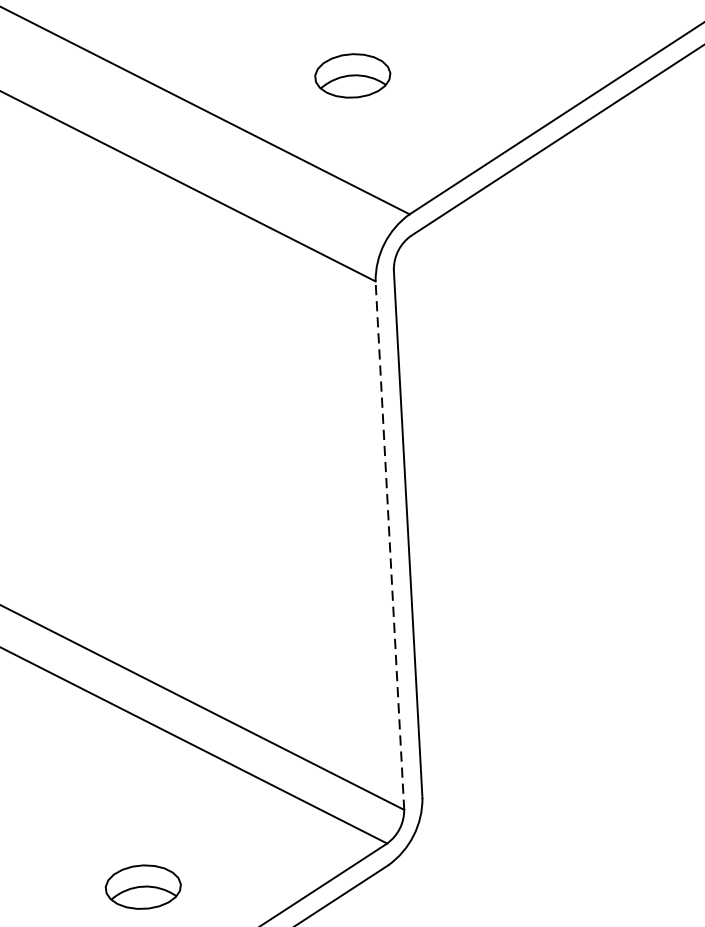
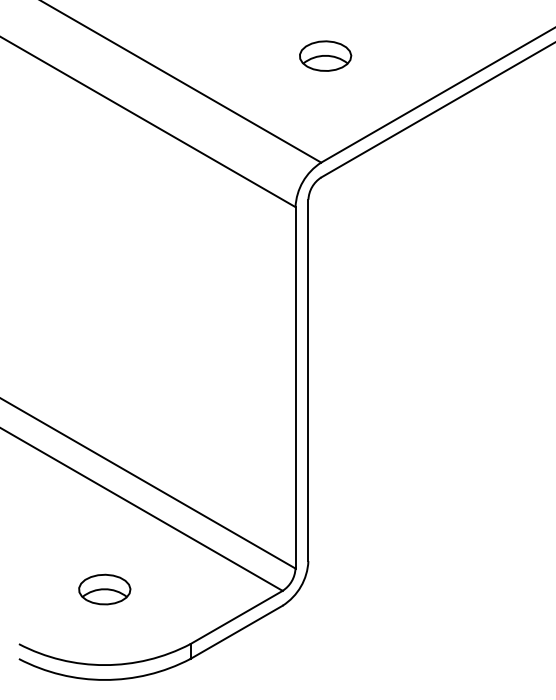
part: (352, 74) -> (325, 55), moved
line: (389, 545) -> (295, 387), dashed -> solid
part: (142, 887) -> (104, 589), moved

